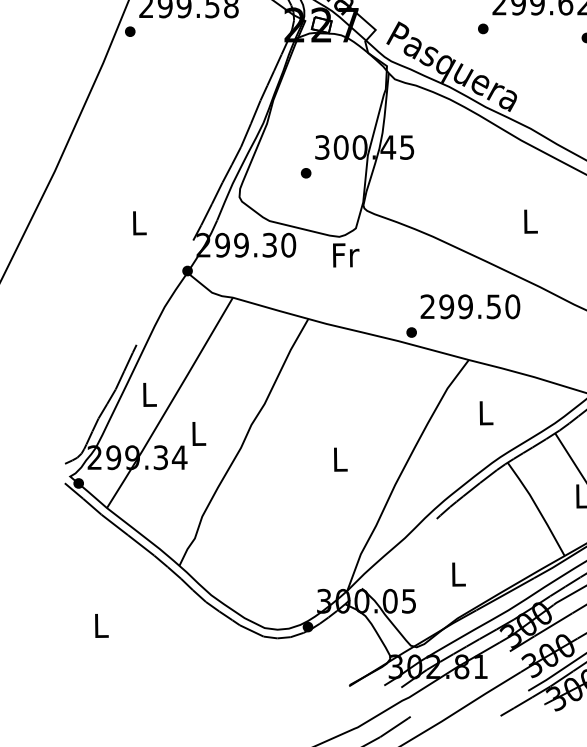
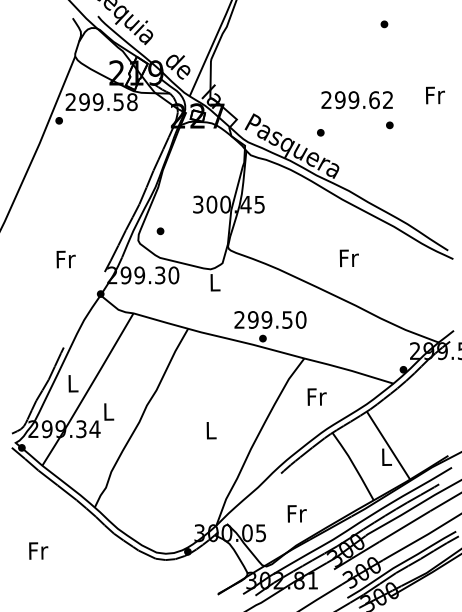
part: (482, 28) -> (320, 132), moved
part: (306, 173) -> (160, 231), moved
text: (529, 221) -> (348, 258), L -> Fr
text: (138, 223) -> (65, 259), L -> Fr
text: (346, 255) -> (215, 282), Fr -> L
text: (470, 306) -> (270, 319), moved
text: (485, 412) -> (316, 396), L -> Fr
text: (458, 574) -> (296, 513), L -> Fr
text: (101, 625) -> (38, 550), L -> Fr

